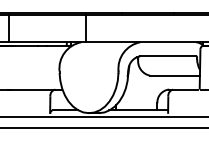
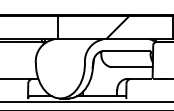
hatch: (157, 28) -> (117, 27), added

